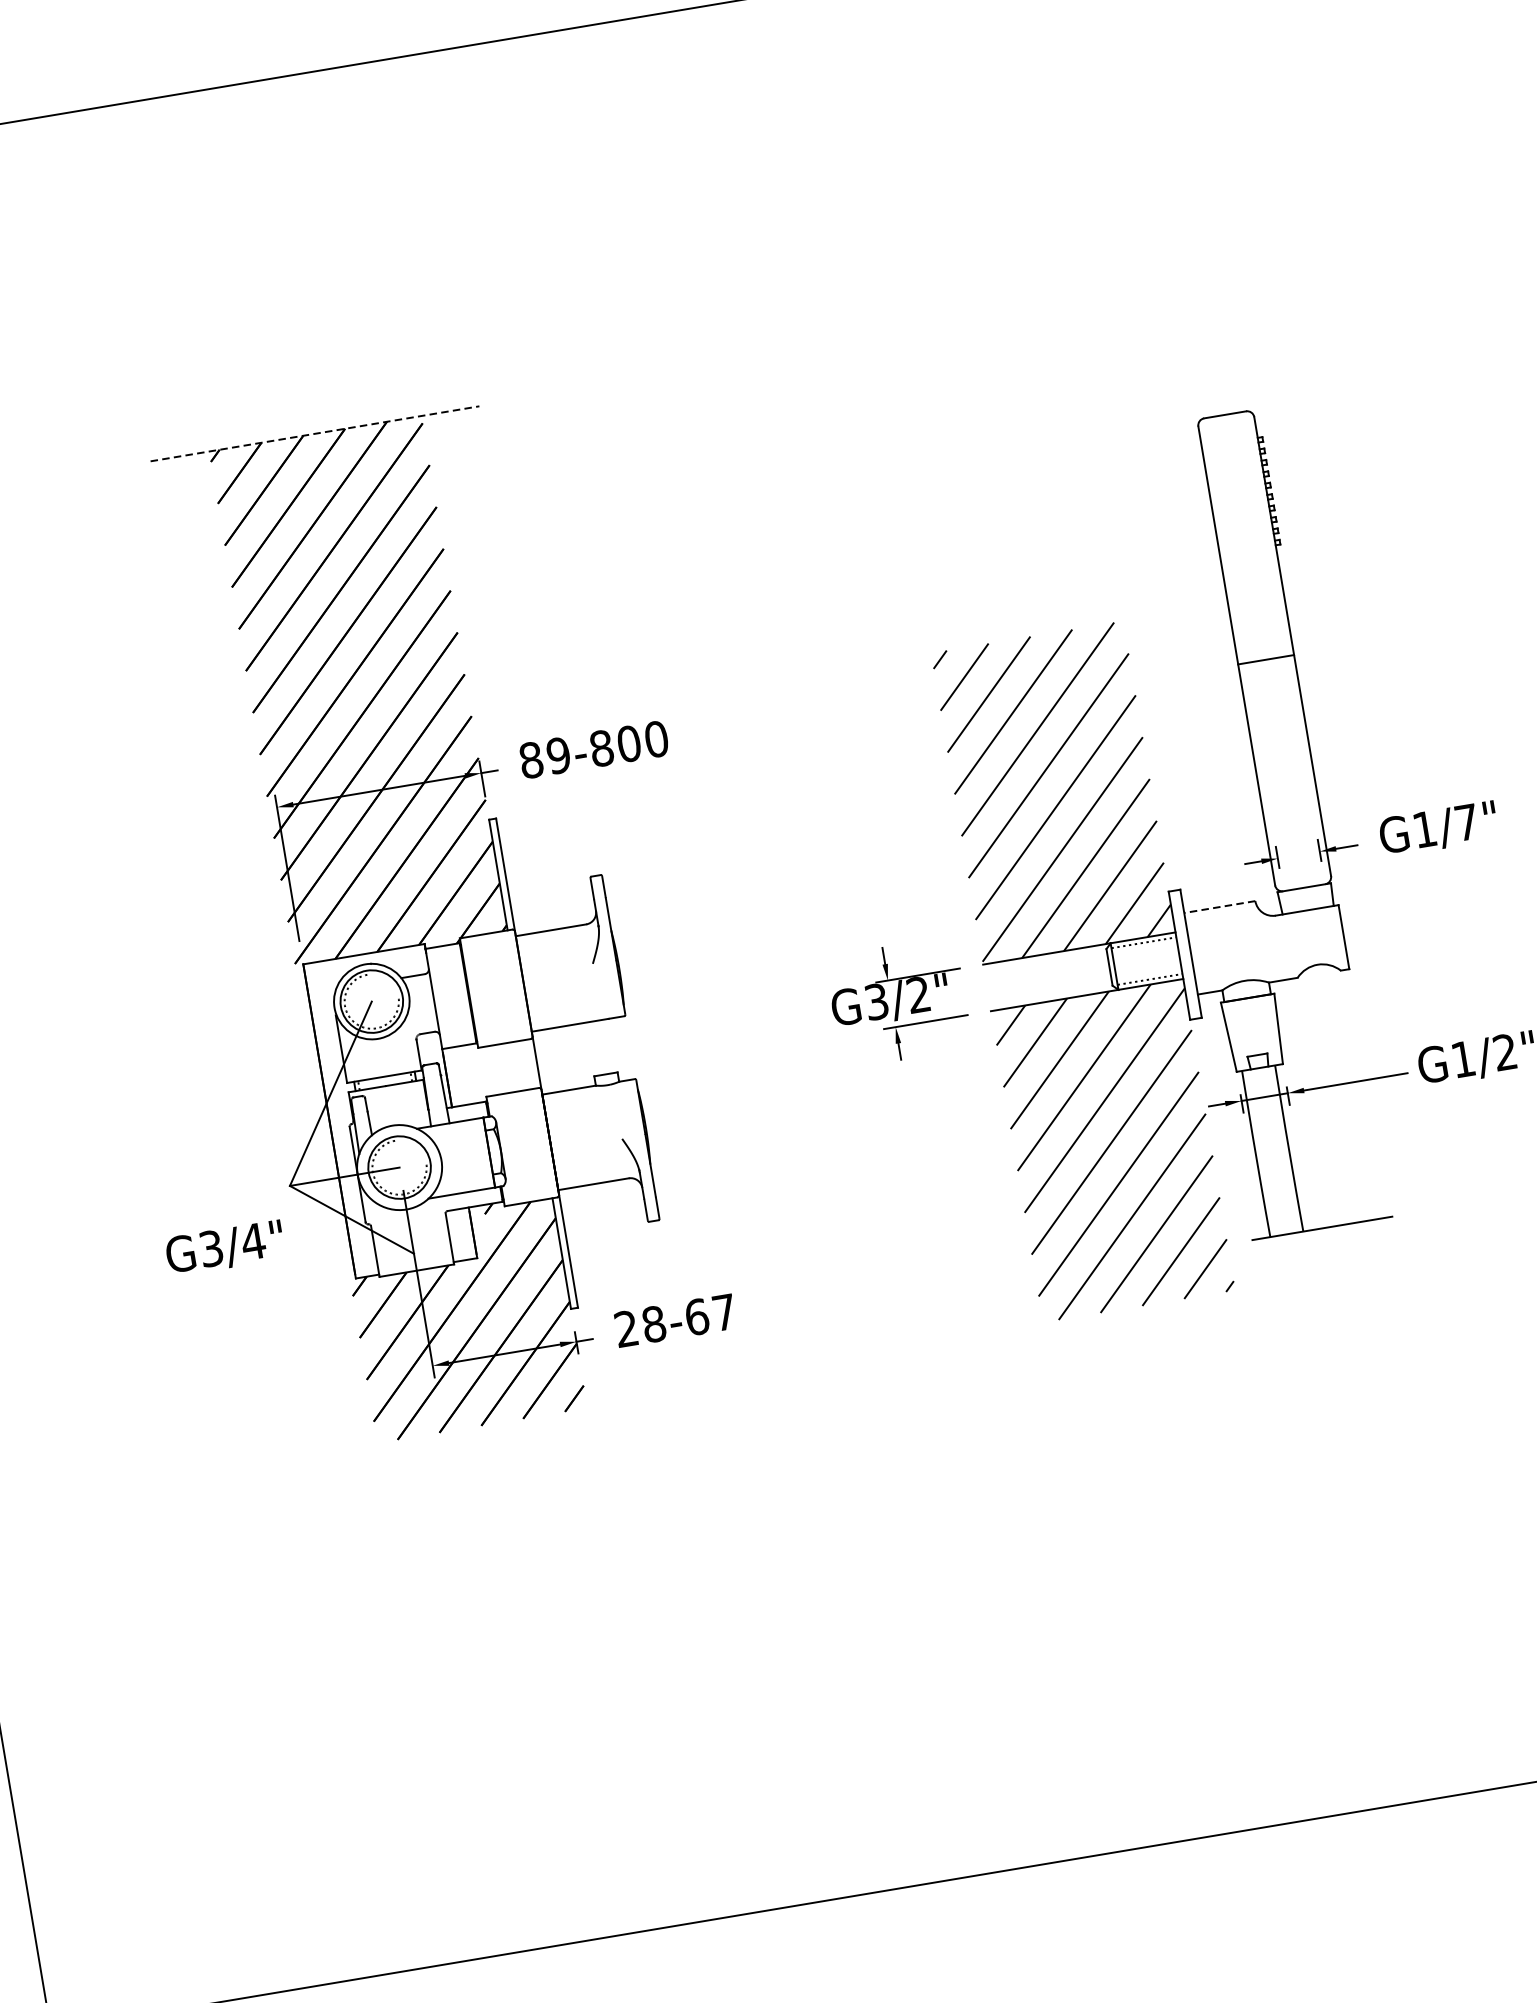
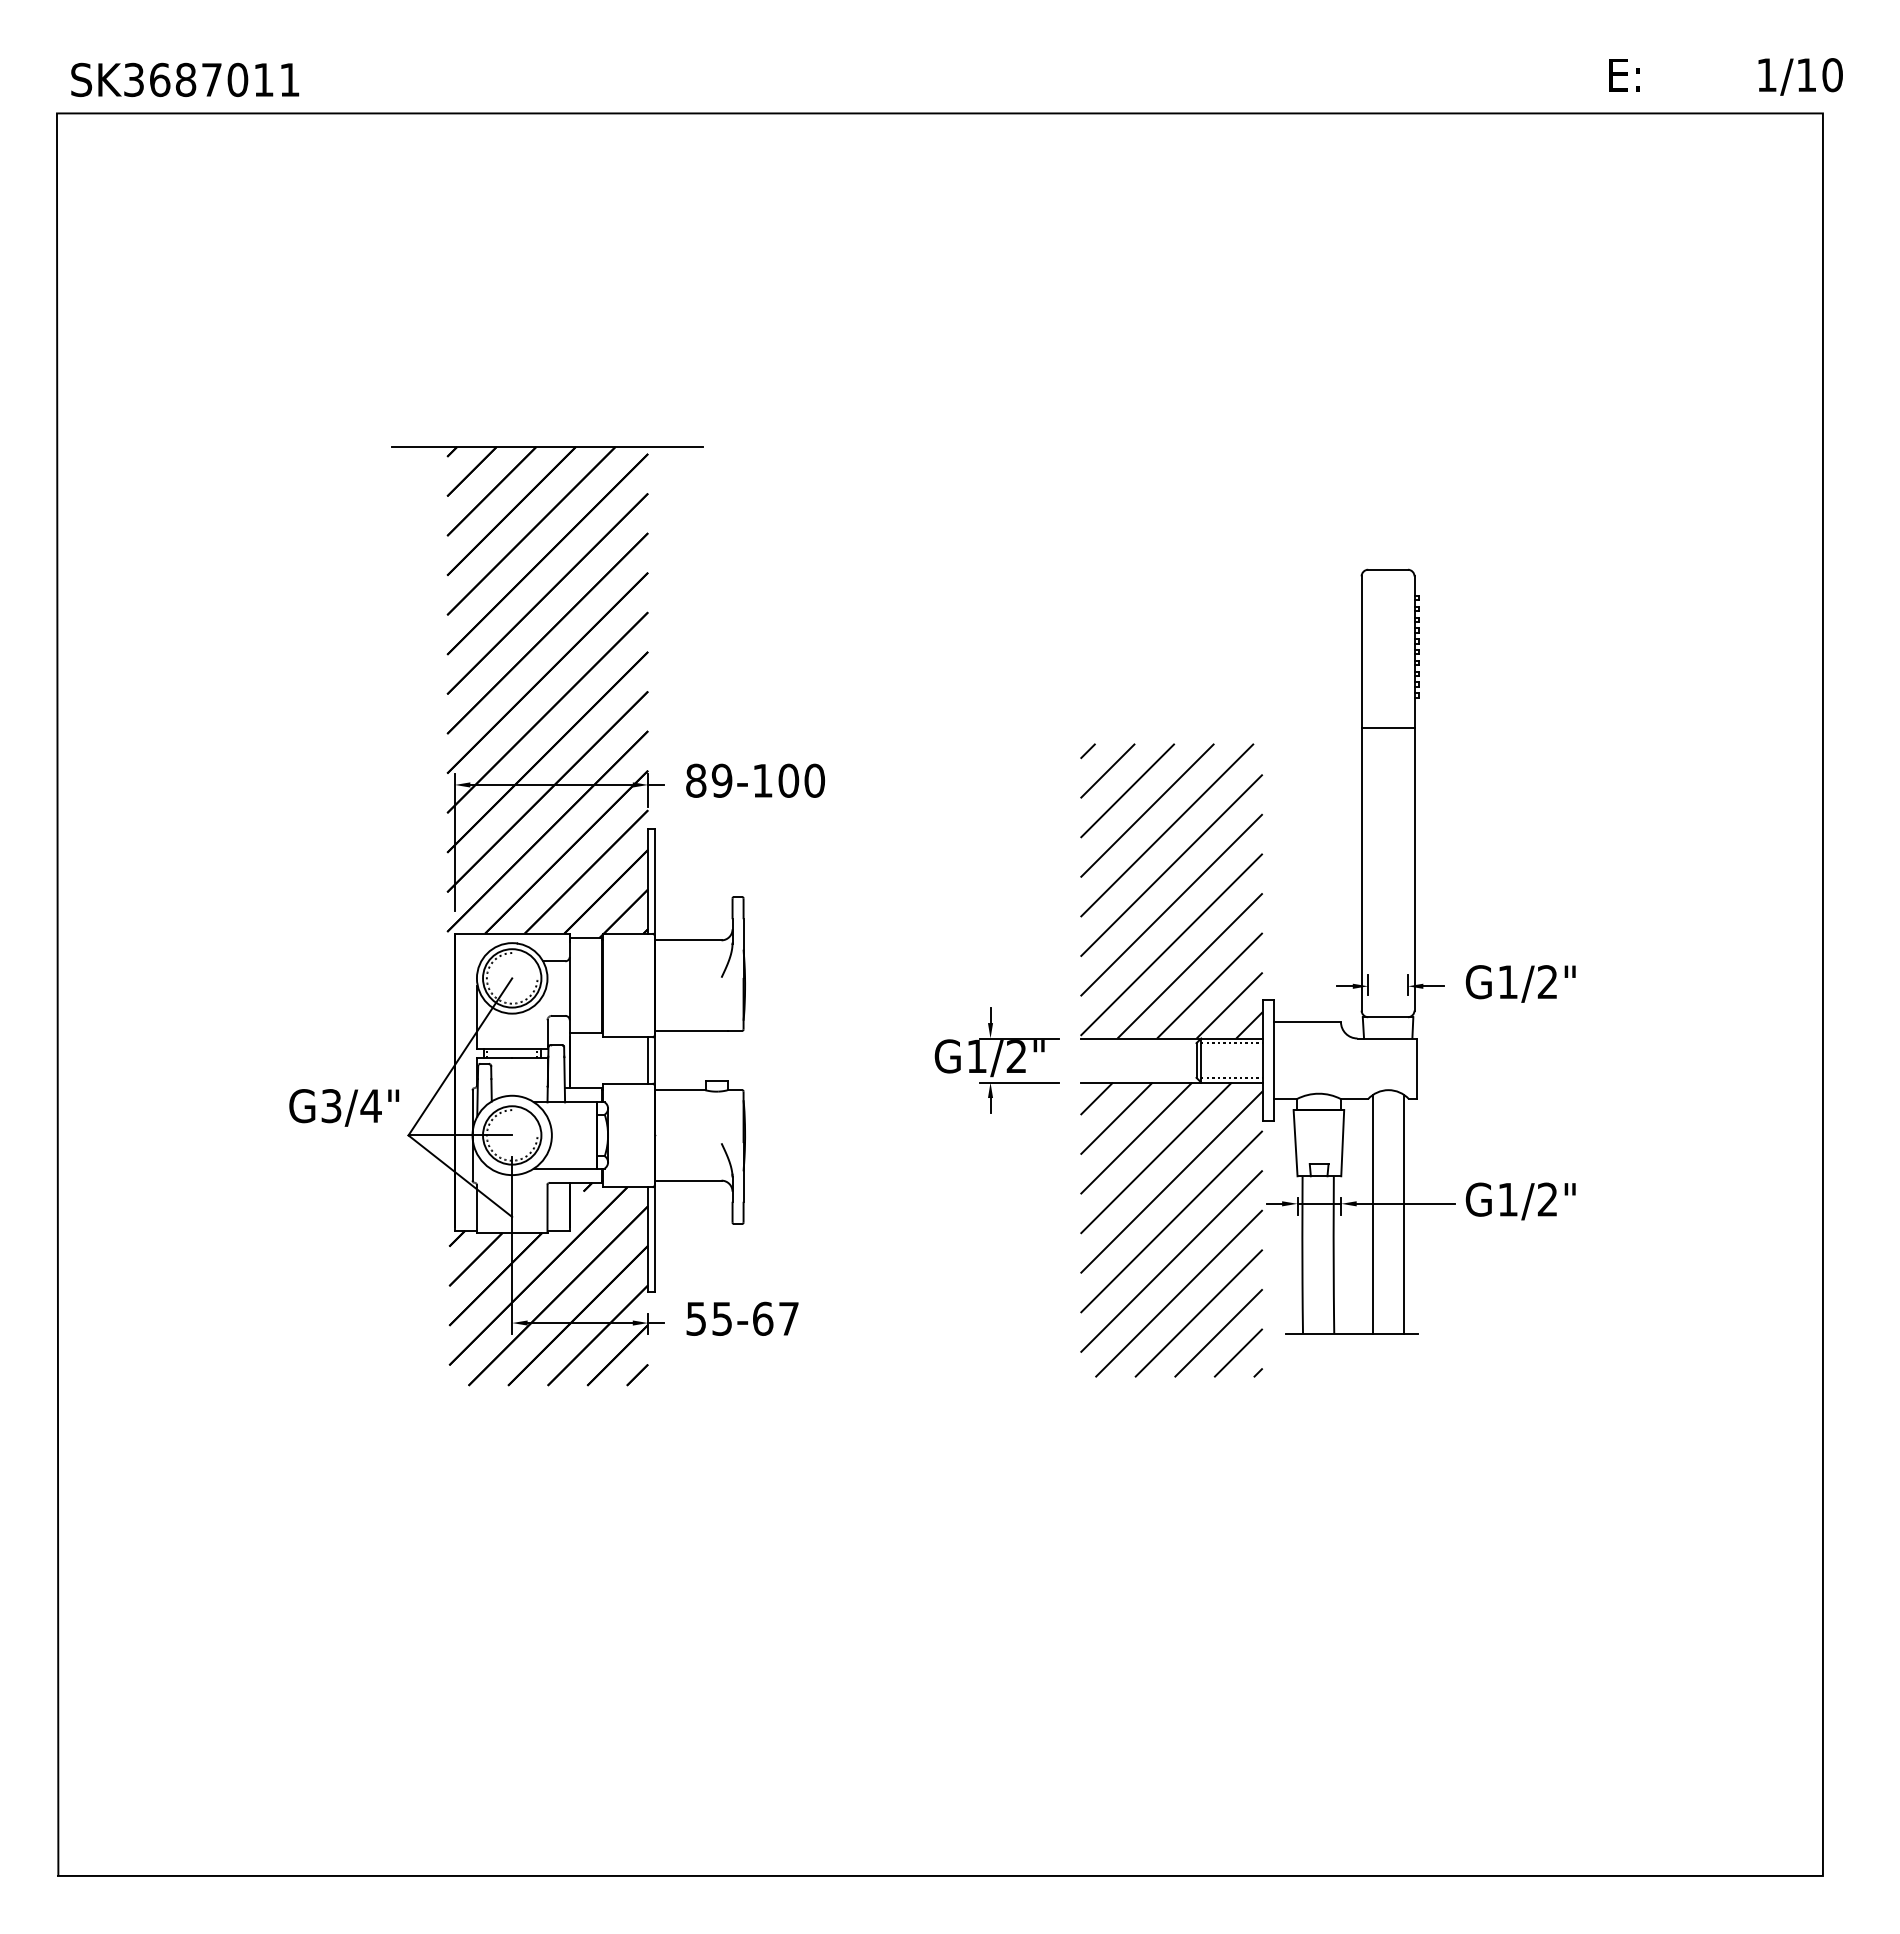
line: (315, 434) -> (547, 447), dashed -> solid
line: (1265, 659) -> (1387, 728), moved
text: (601, 748) -> (762, 780), 89-800 -> 89-100
text: (1466, 821) -> (1547, 981), G1/7" -> G1/2"
line: (1219, 906) -> (1307, 1021), dashed -> solid
text: (876, 1002) -> (976, 1056), G3/2" -> G1/2"
line: (530, 1064) -> (648, 1060), added
line: (1356, 1092) -> (1404, 1213), added
line: (1322, 1097) -> (1372, 1213), added
text: (225, 1247) -> (344, 1107), moved
text: (640, 1326) -> (709, 1318), 28-67 -> 55-67

